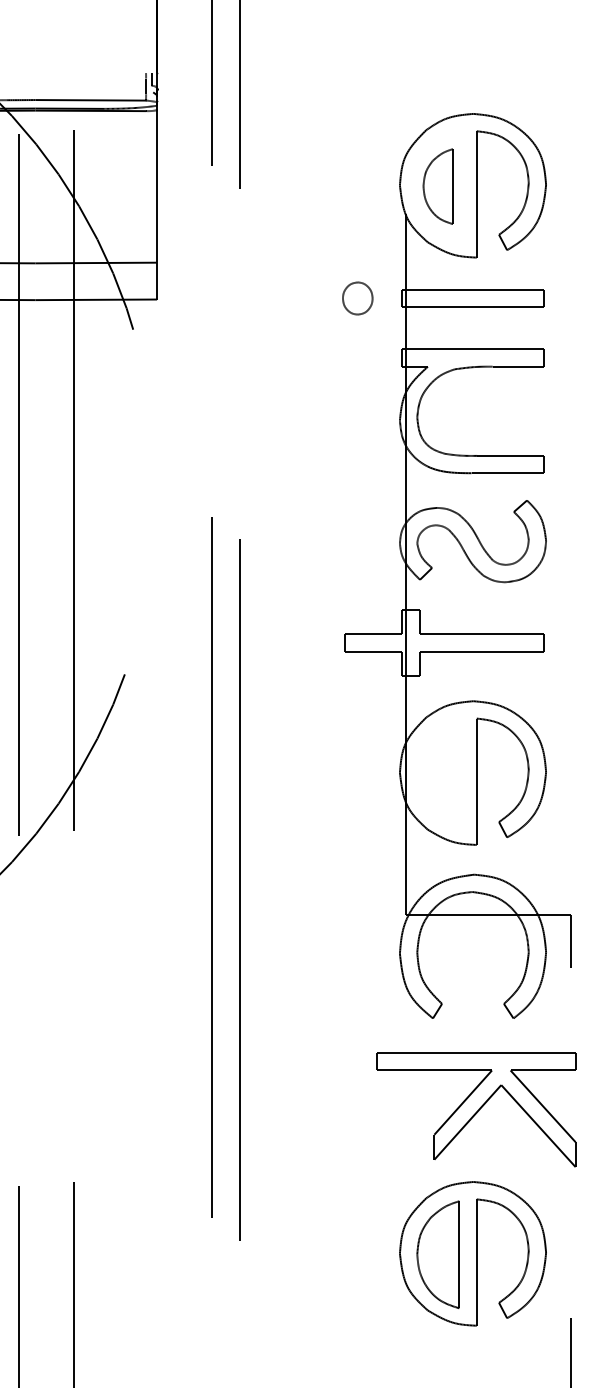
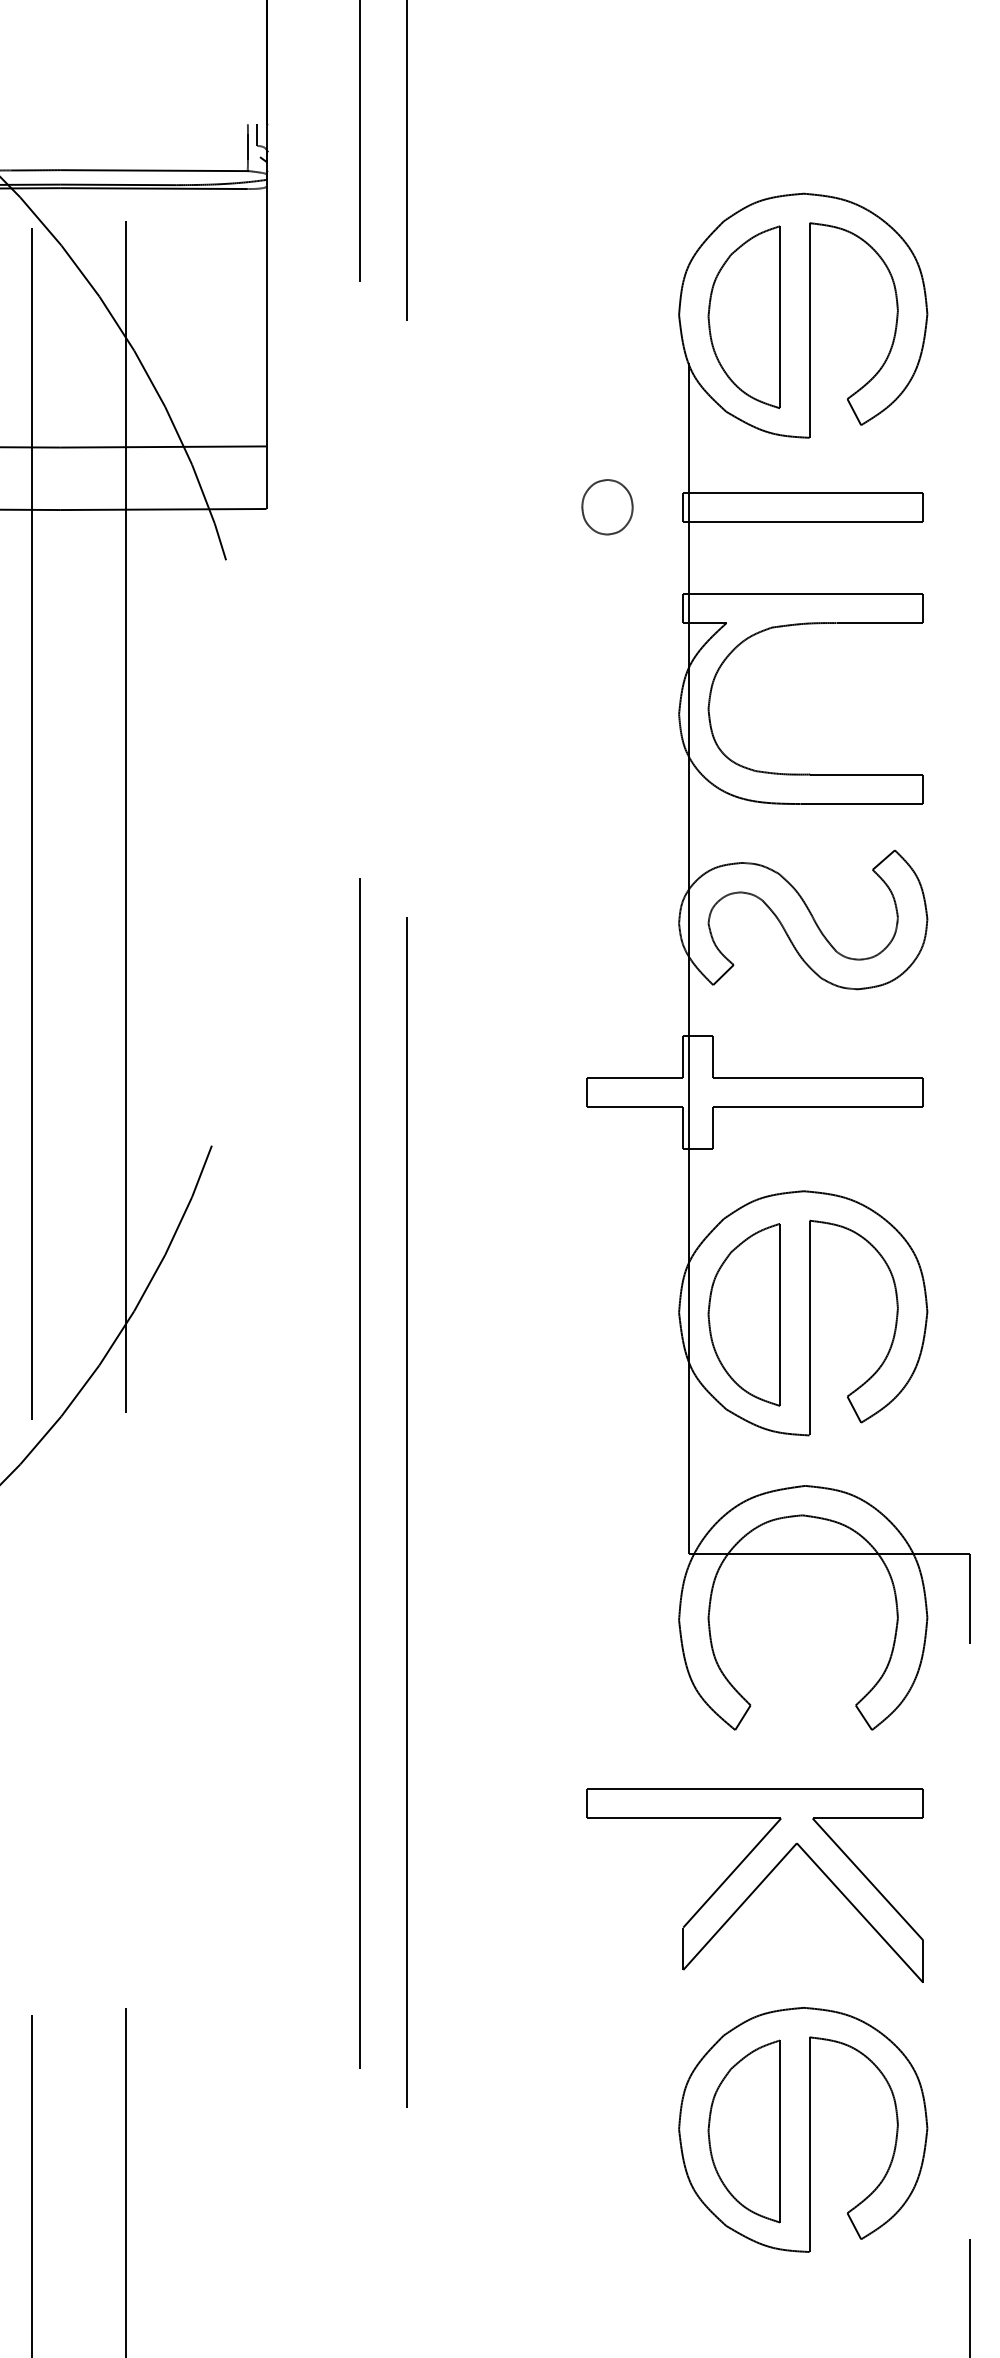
part: (437, 186) -> (742, 317), size x1.43
part: (437, 773) -> (742, 1314), added
part: (476, 1109) -> (754, 1884), moved

